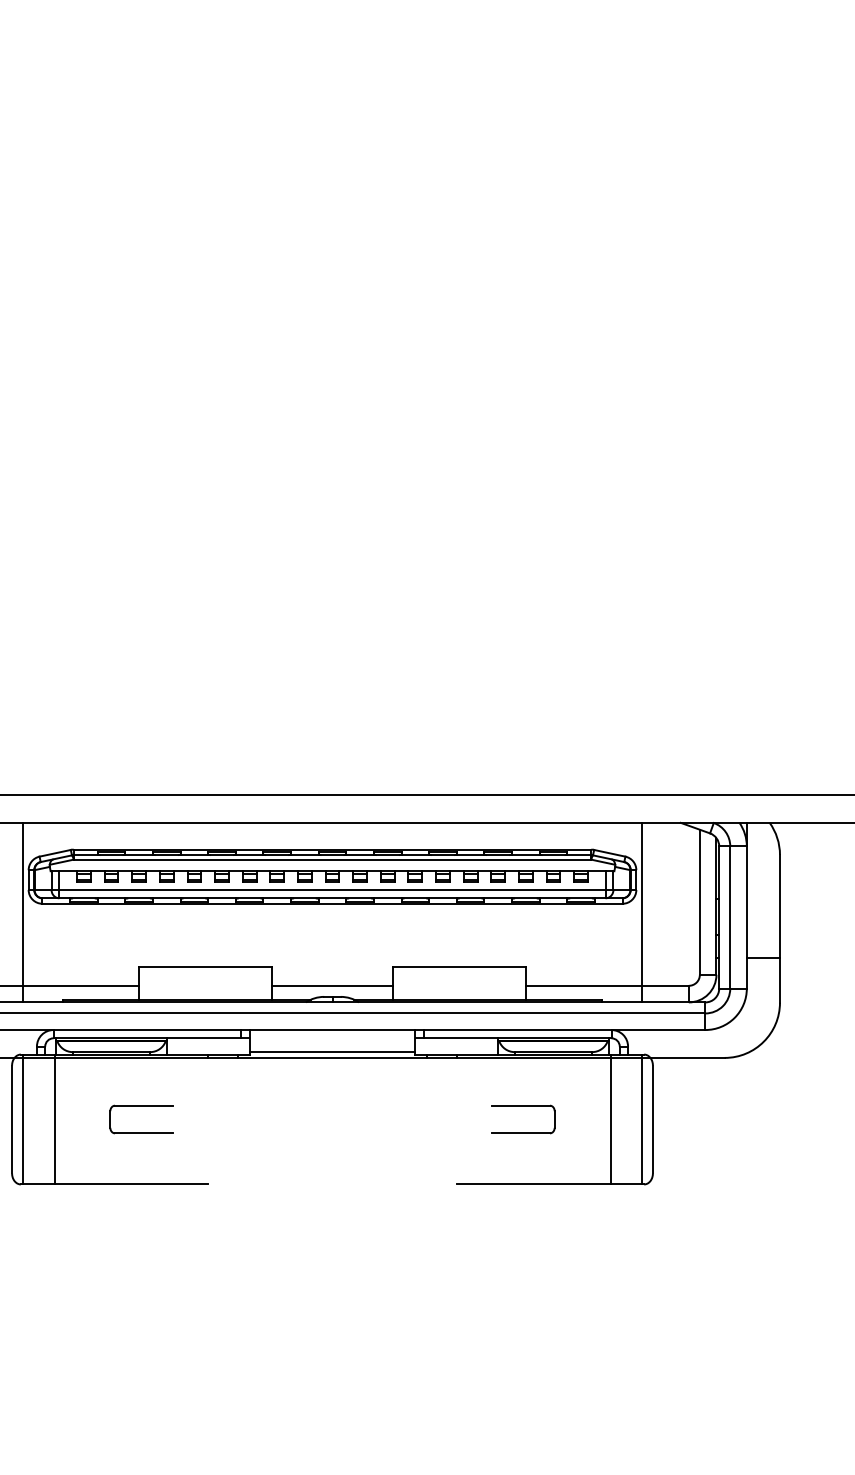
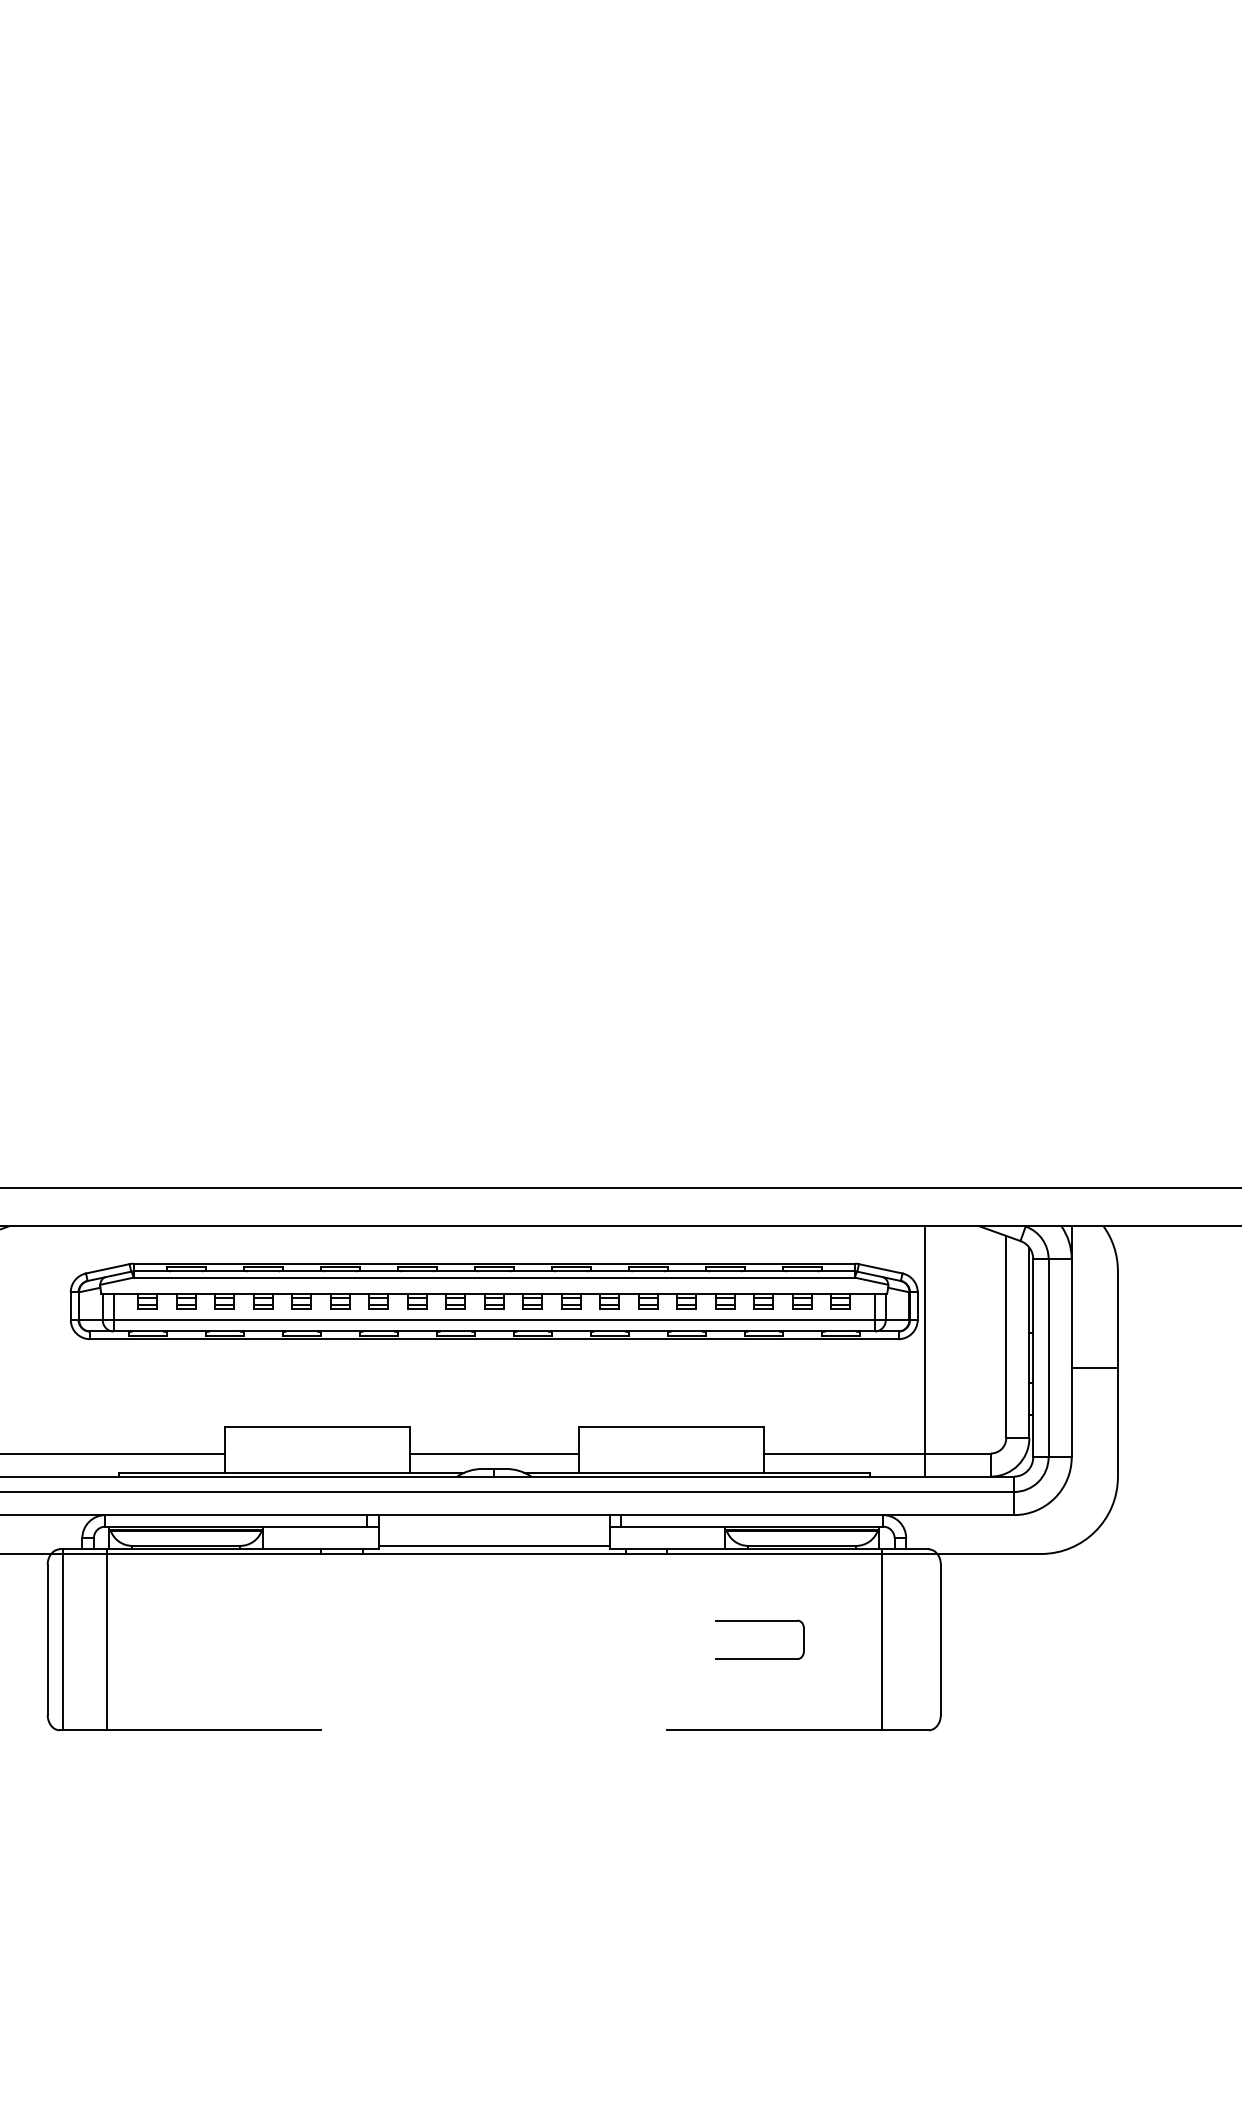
line: (23, 912) -> (63, 1351), removed
line: (763, 958) -> (1094, 1368), moved
part: (141, 1106) -> (227, 1621), removed
line: (641, 1119) -> (925, 1639), removed

